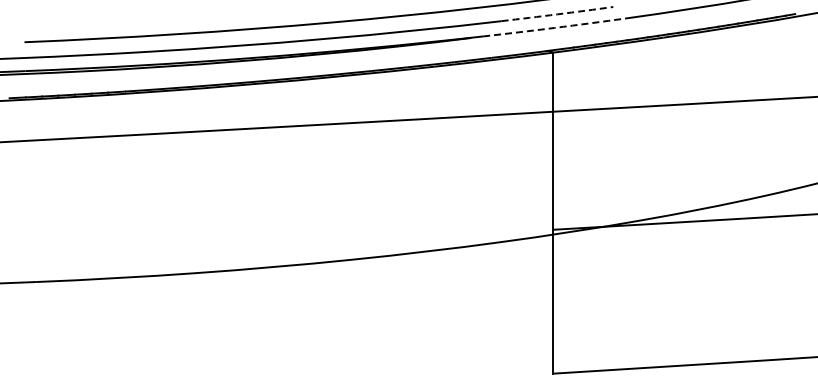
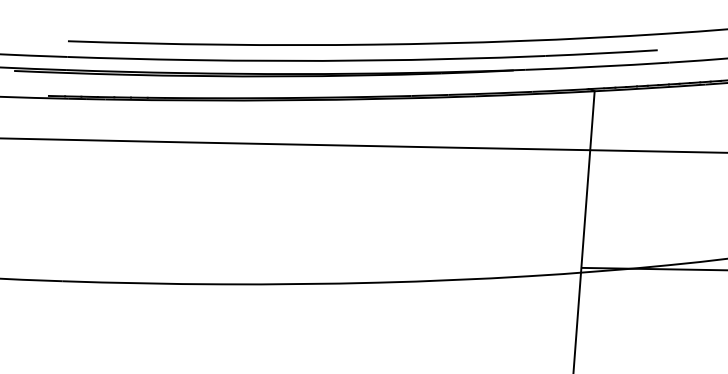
arc: (557, 14) -> (601, 53), dashed -> solid
arc: (554, 27) -> (597, 66), dashed -> solid

